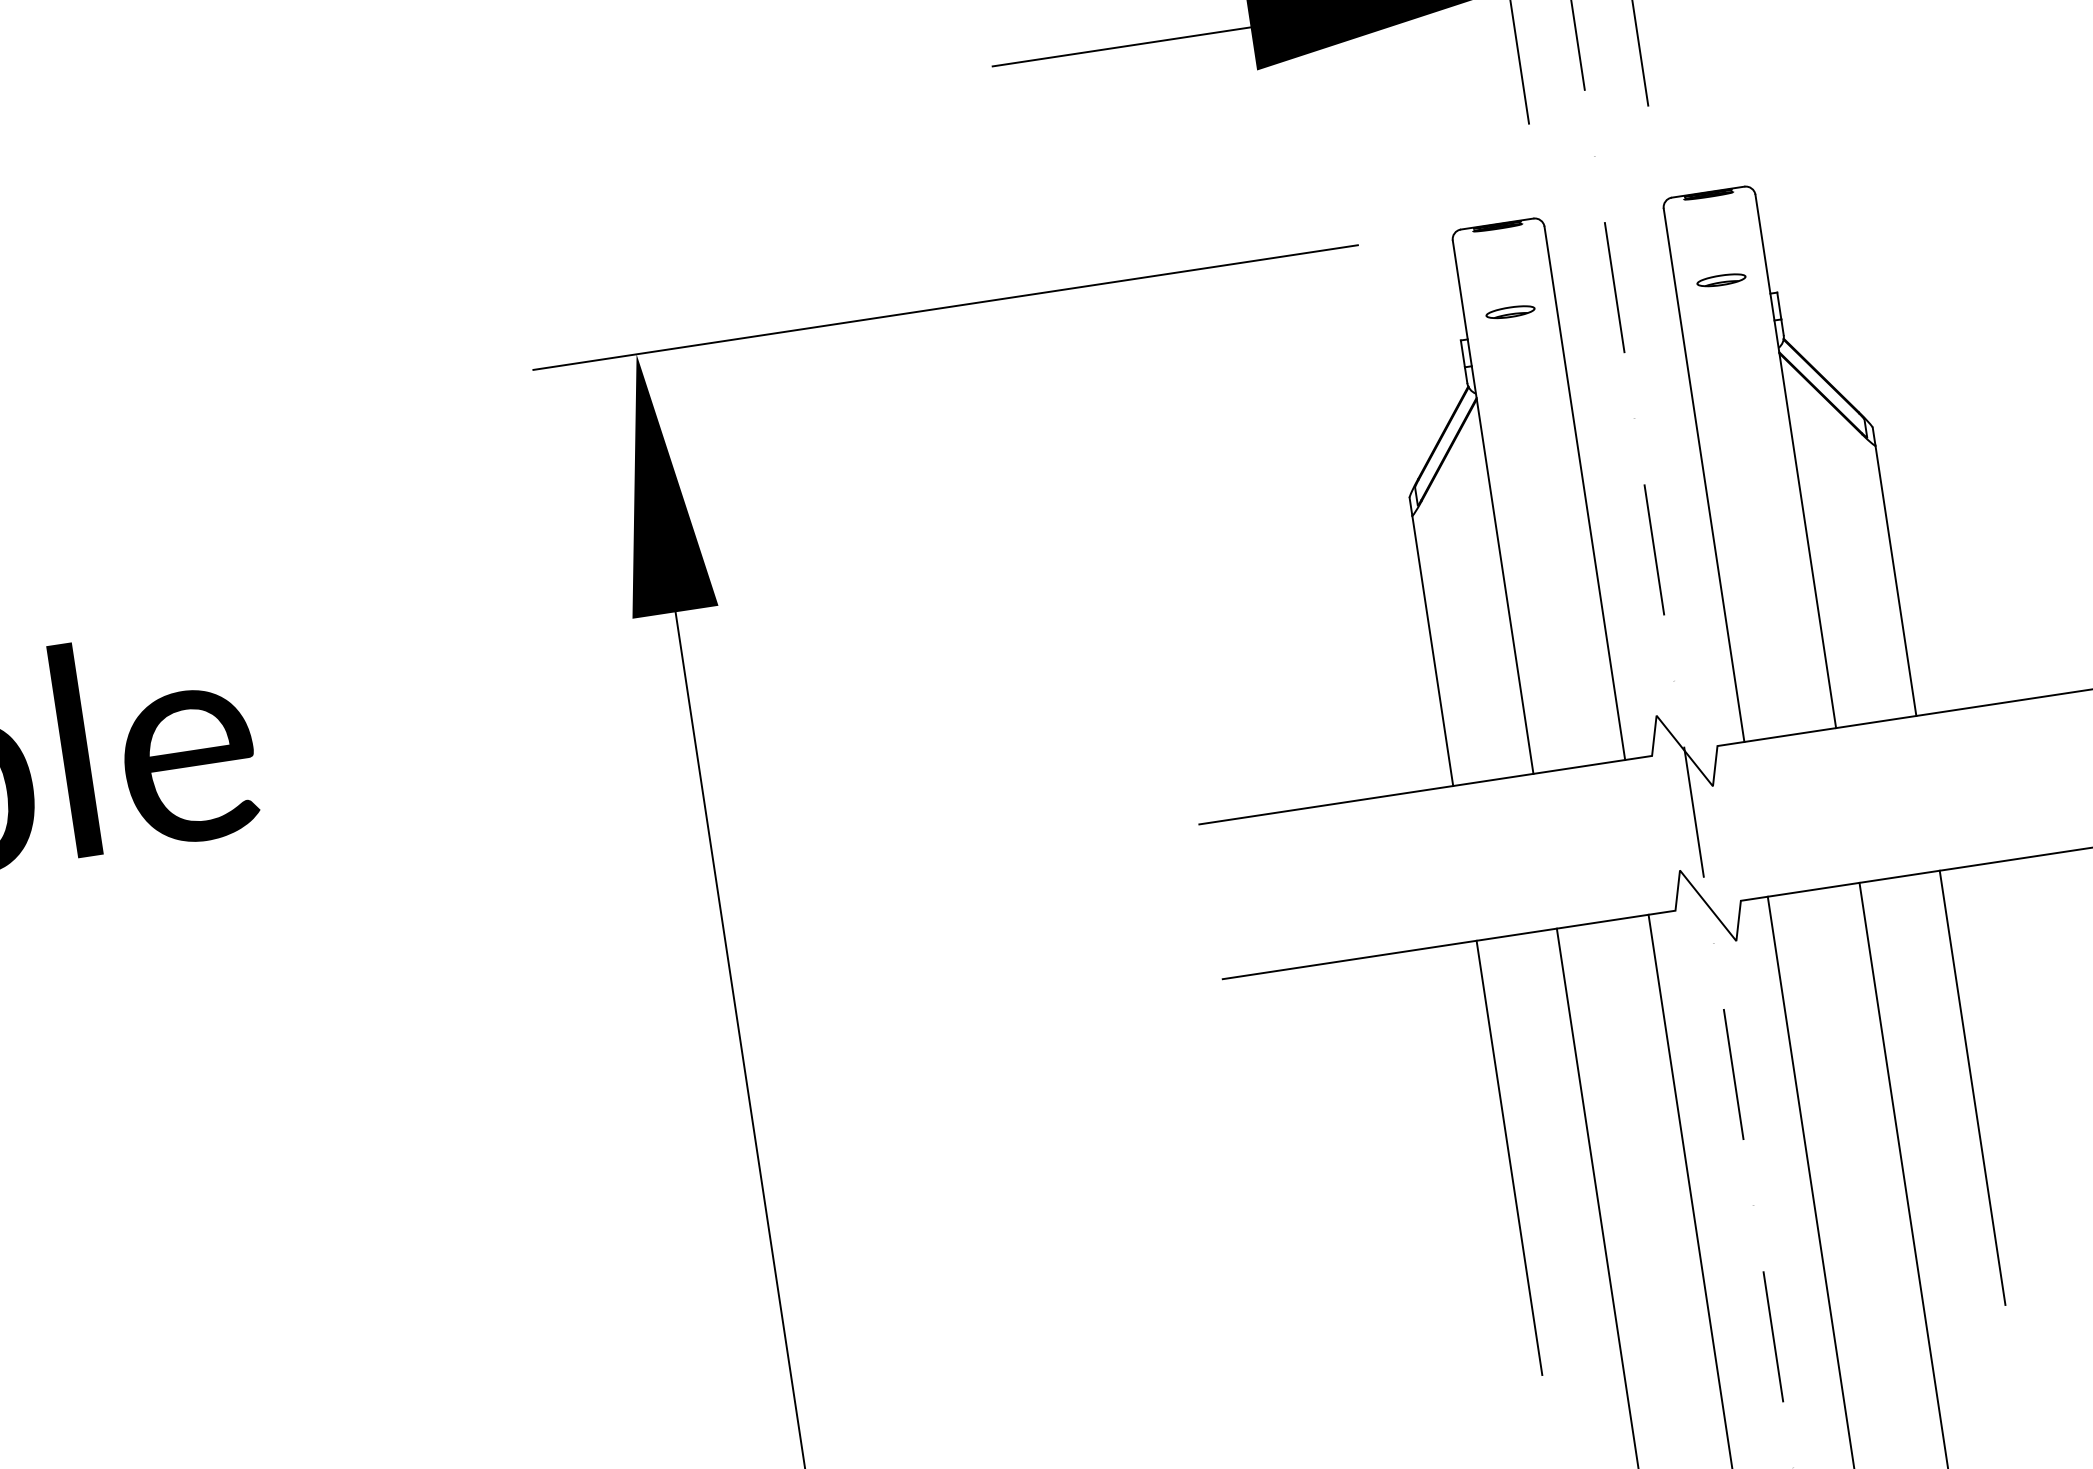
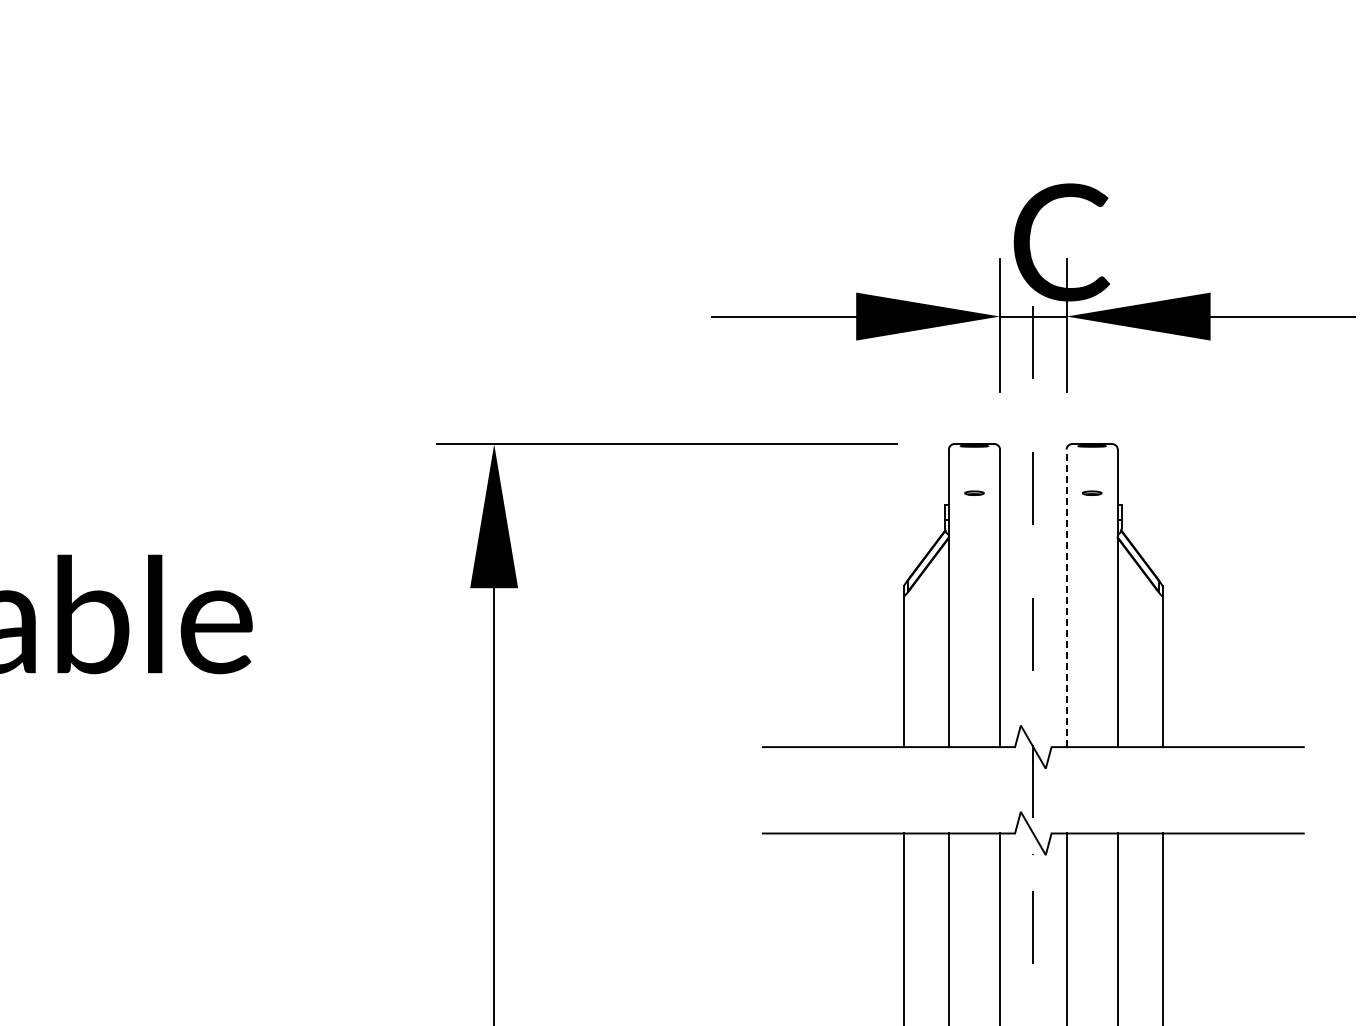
part: (1720, 278) -> (1091, 492), size x0.7
part: (1510, 310) -> (974, 492), size x0.7
line: (1703, 475) -> (1066, 598), solid -> dashed

